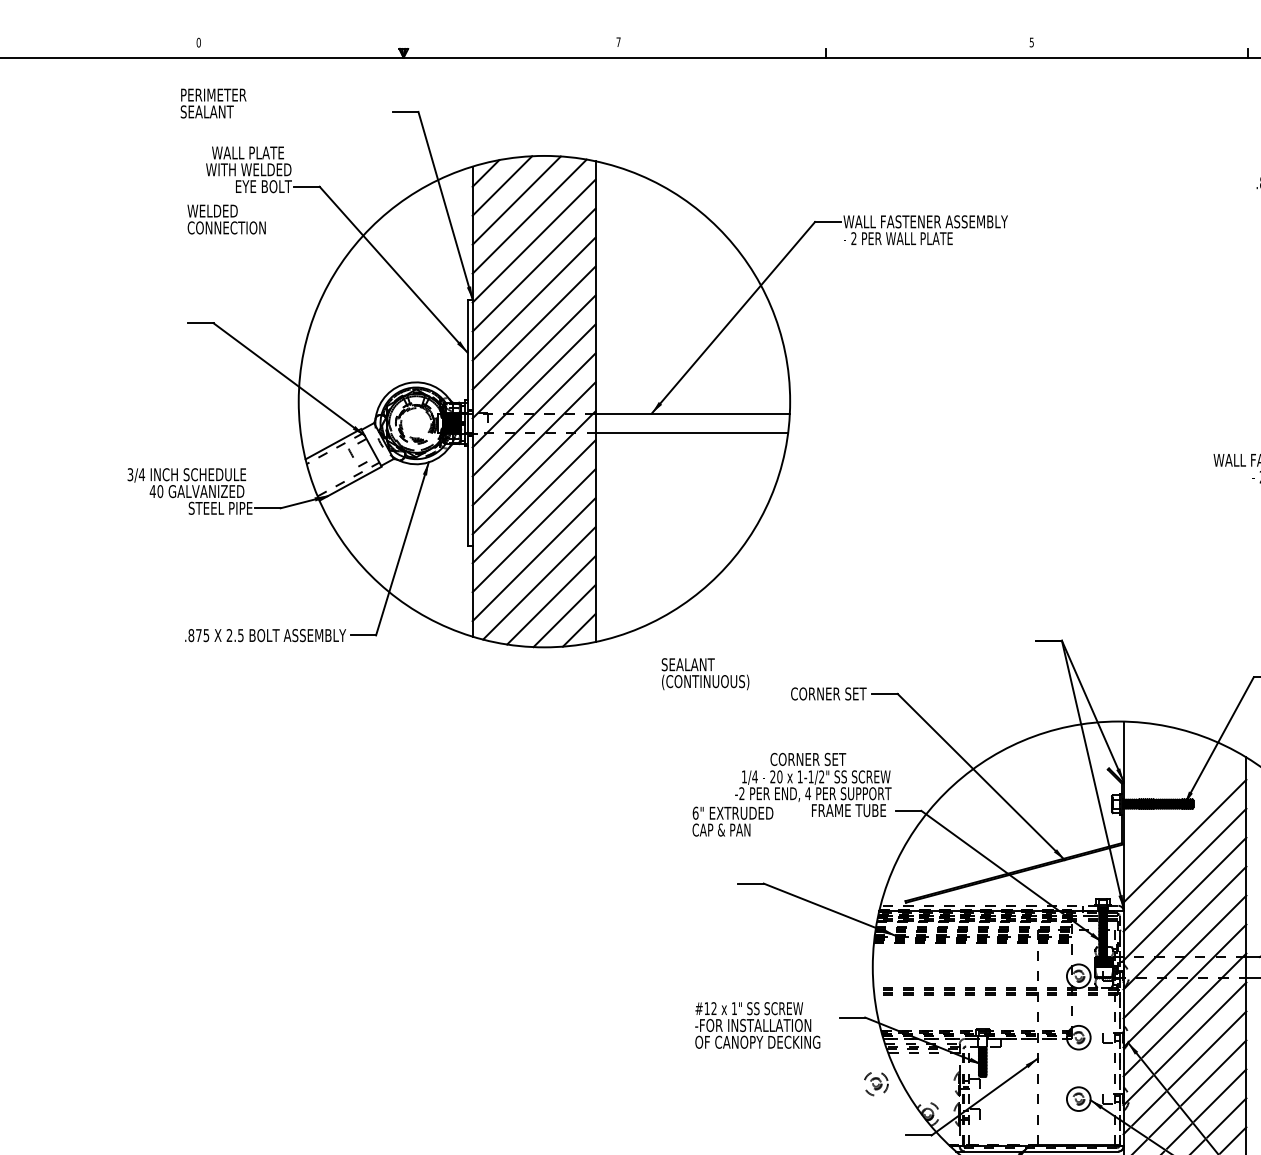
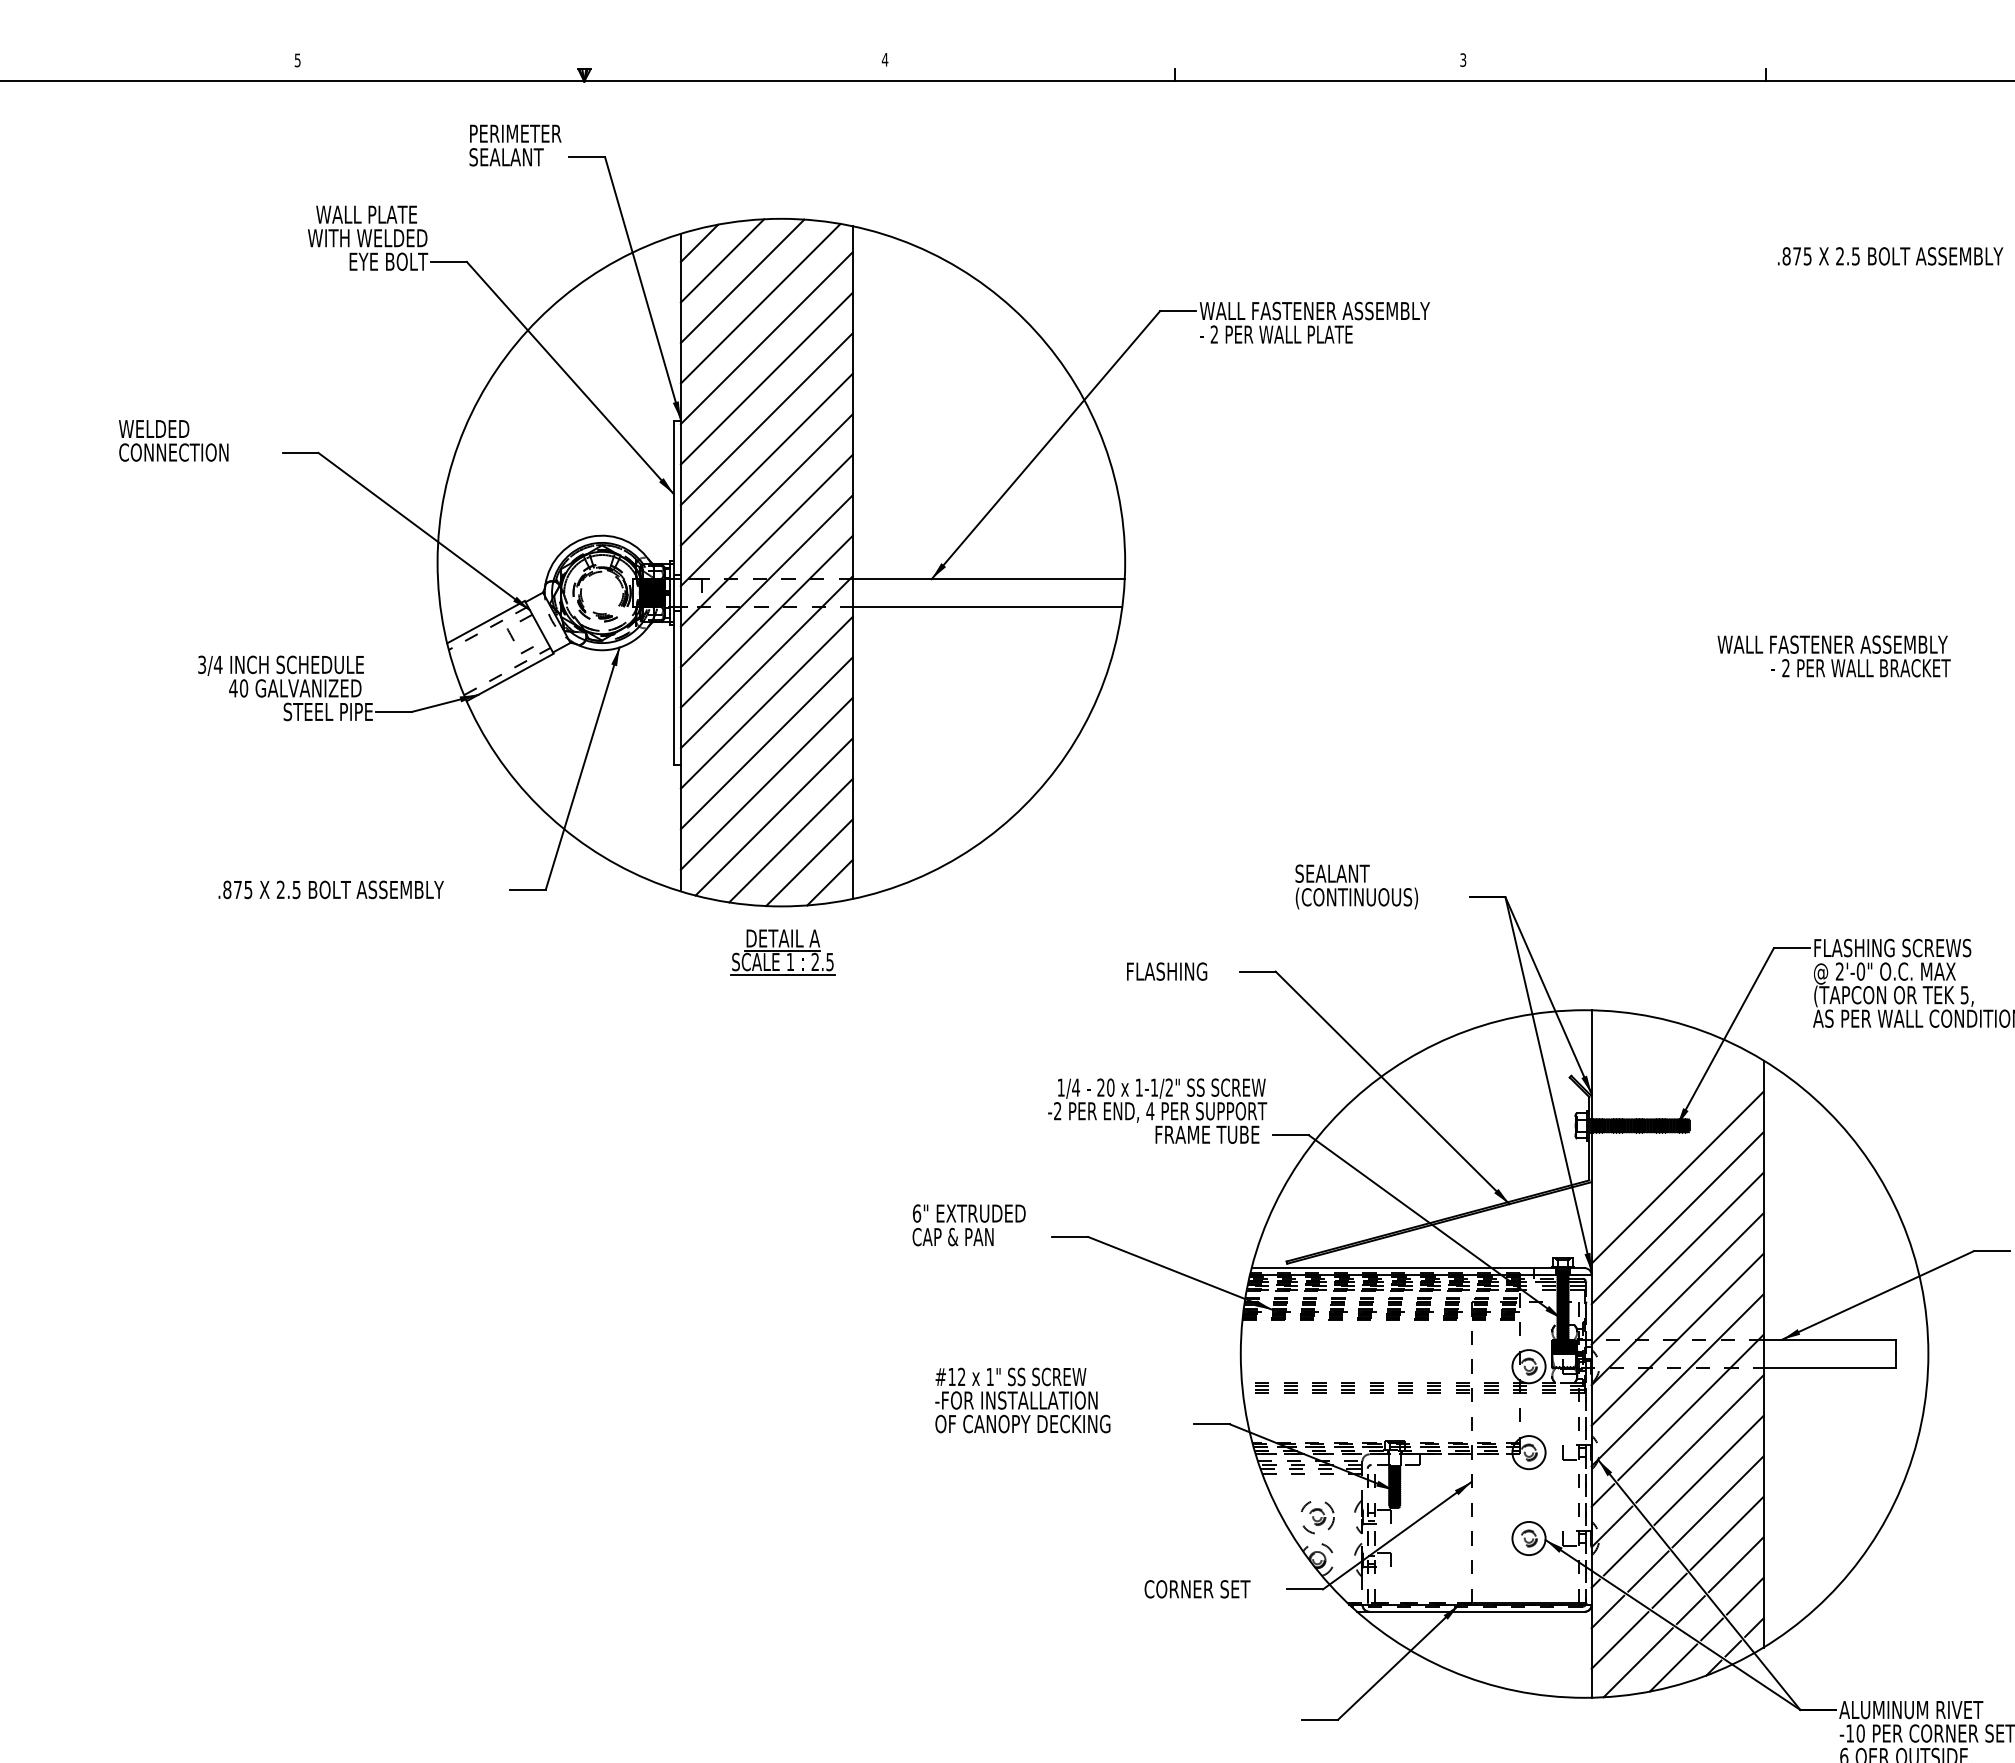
text: (198, 42) -> (297, 60), 0 -> 5
text: (618, 42) -> (884, 59), 7 -> 4
text: (1031, 42) -> (1463, 59), 5 -> 3
text: (213, 103) -> (515, 145), moved
text: (226, 219) -> (173, 440), moved
text: (265, 635) -> (330, 889), moved
text: (705, 673) -> (1356, 886), moved
part: (545, 680) -> (782, 952), added
text: (828, 693) -> (1179, 971), CORNER SET -> FLASHING
text: (808, 759) -> (1197, 1589), moved
text: (732, 821) -> (968, 1225), moved
line: (999, 906) -> (1417, 1268), dashed -> solid
text: (757, 1025) -> (1022, 1400), moved
part: (876, 1084) -> (1317, 1517), moved

